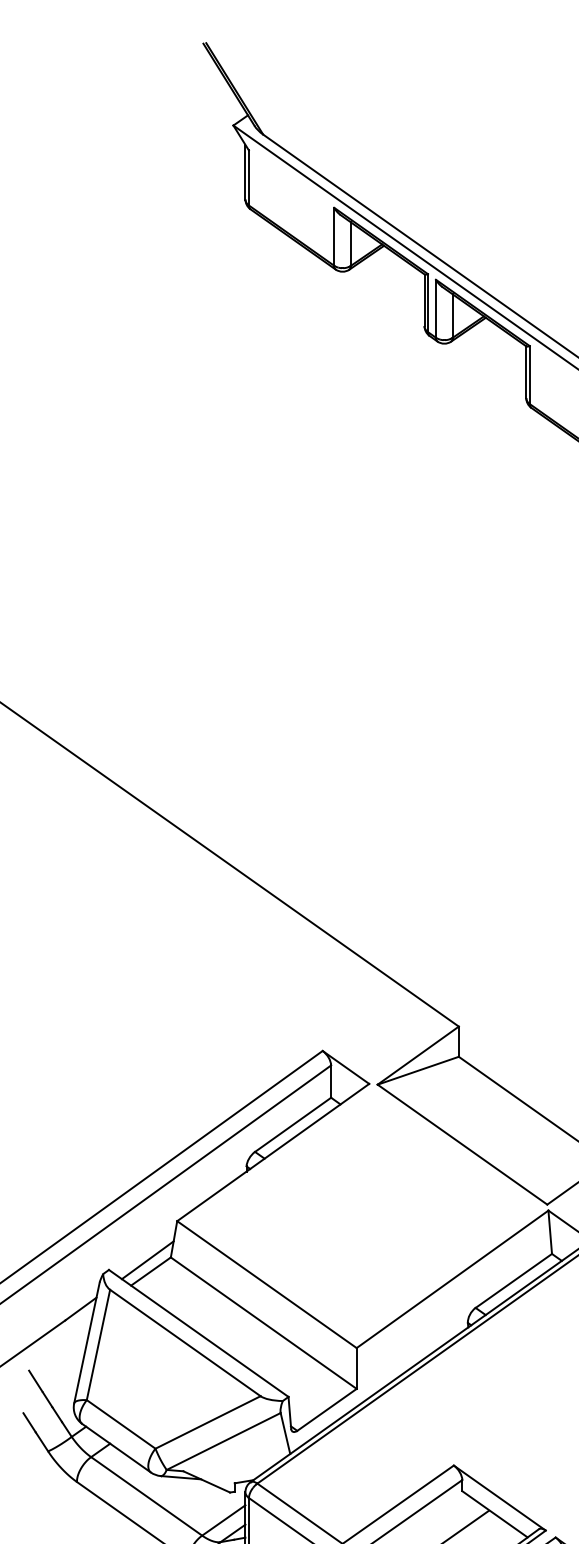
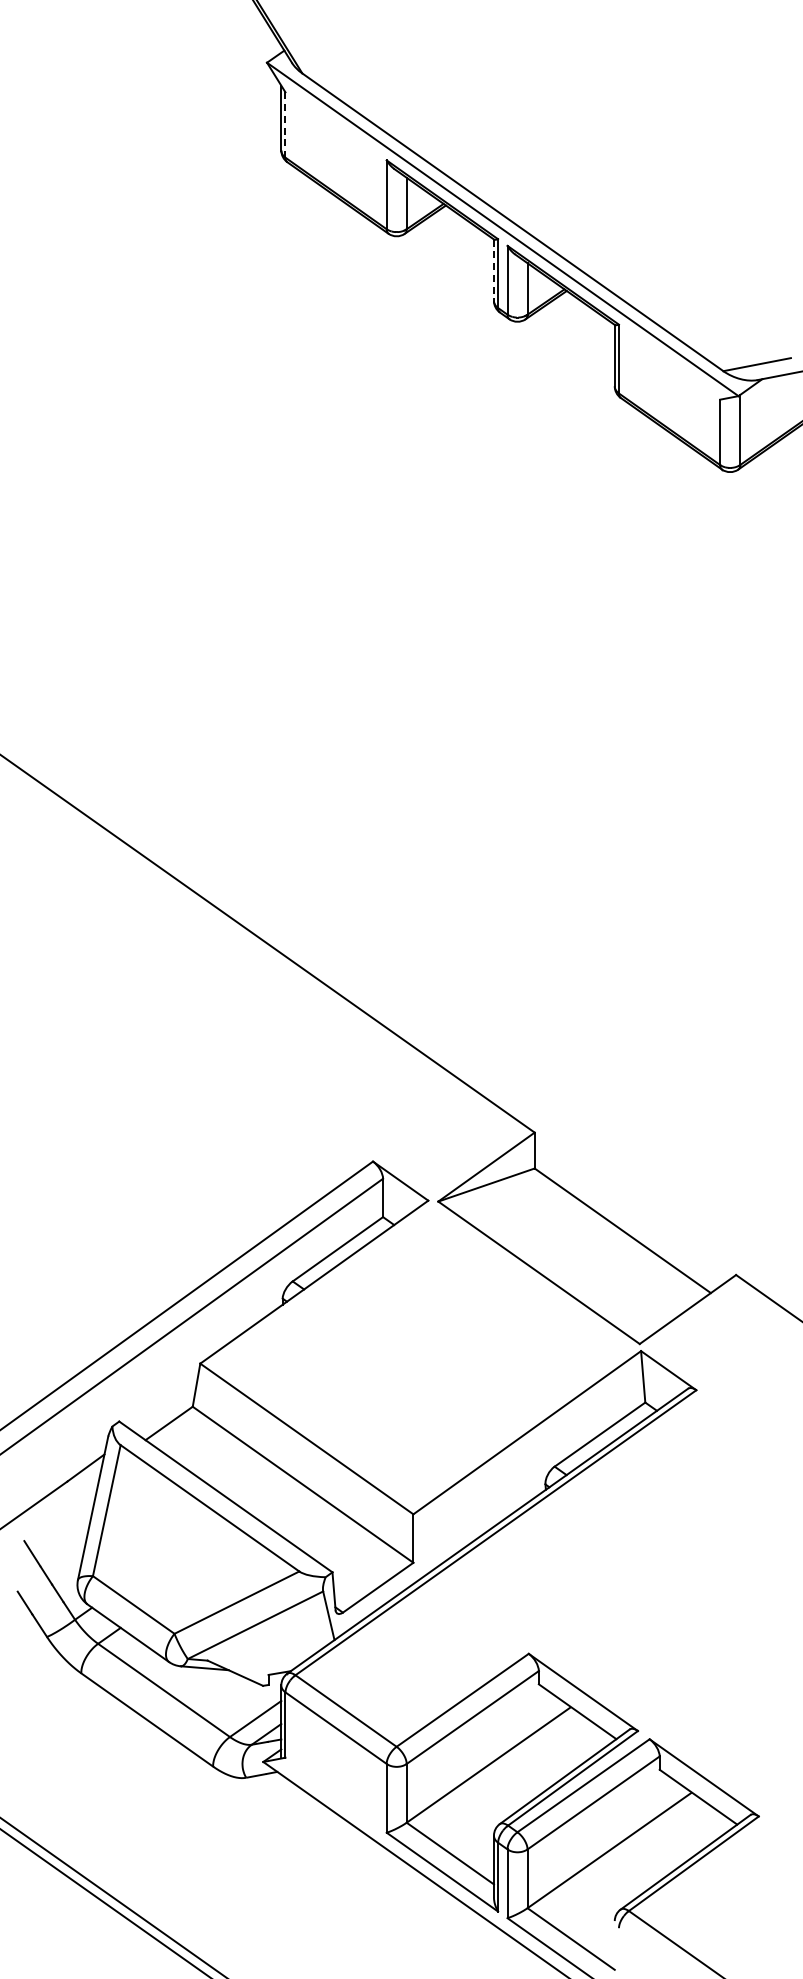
line: (248, 178) -> (285, 125), solid -> dashed
line: (424, 300) -> (493, 270), solid -> dashed
line: (147, 1259) -> (165, 1409), removed

